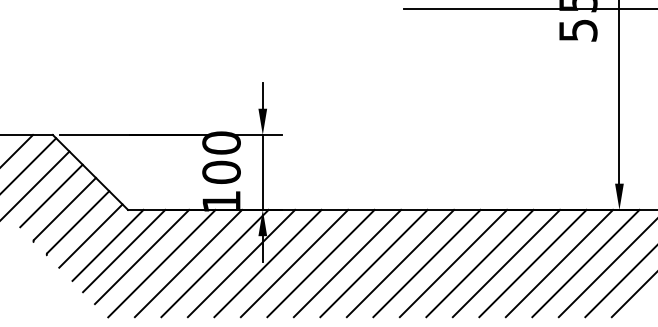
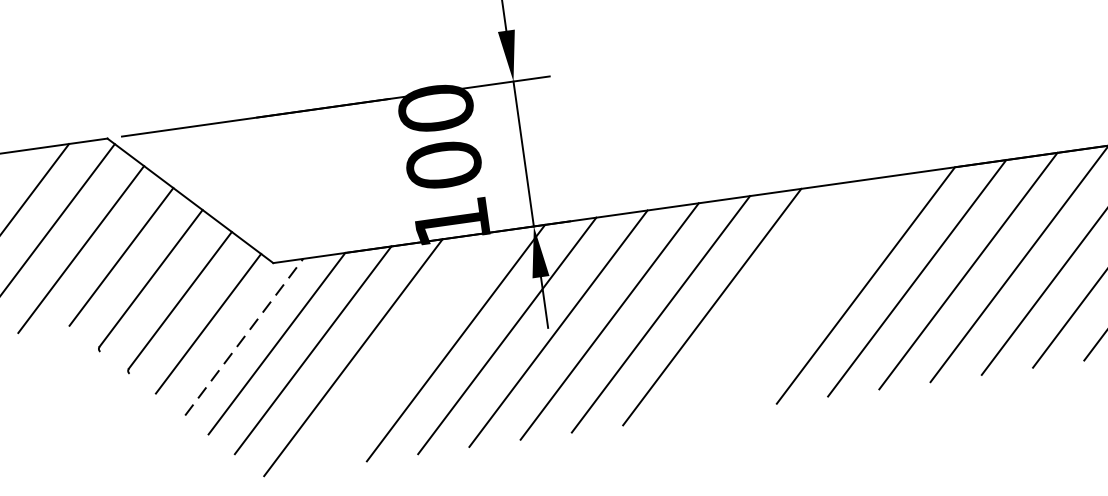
line: (108, 245) -> (245, 337), solid -> dashed
line: (188, 263) -> (404, 350), removed
line: (373, 263) -> (762, 299), removed
line: (400, 263) -> (814, 292), removed

